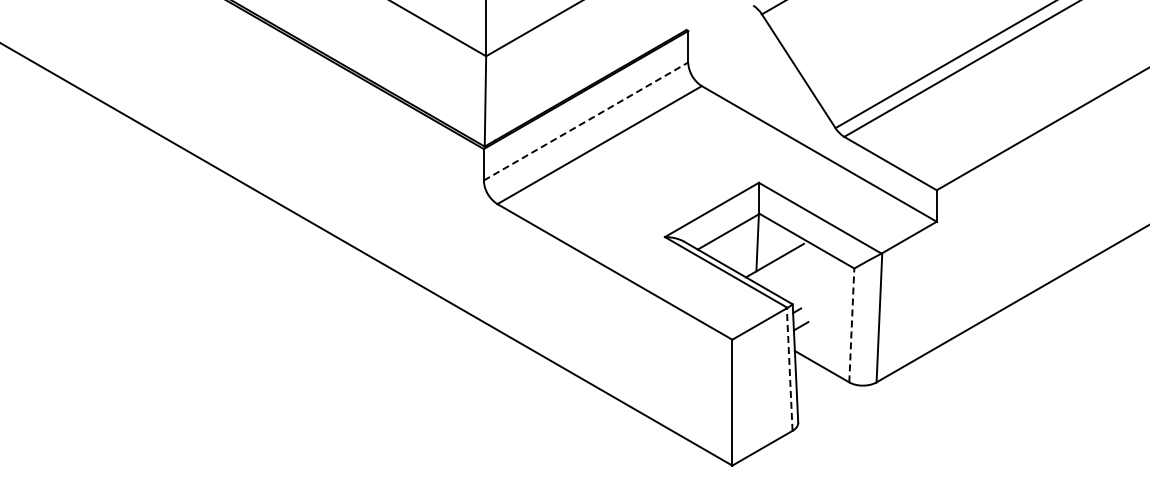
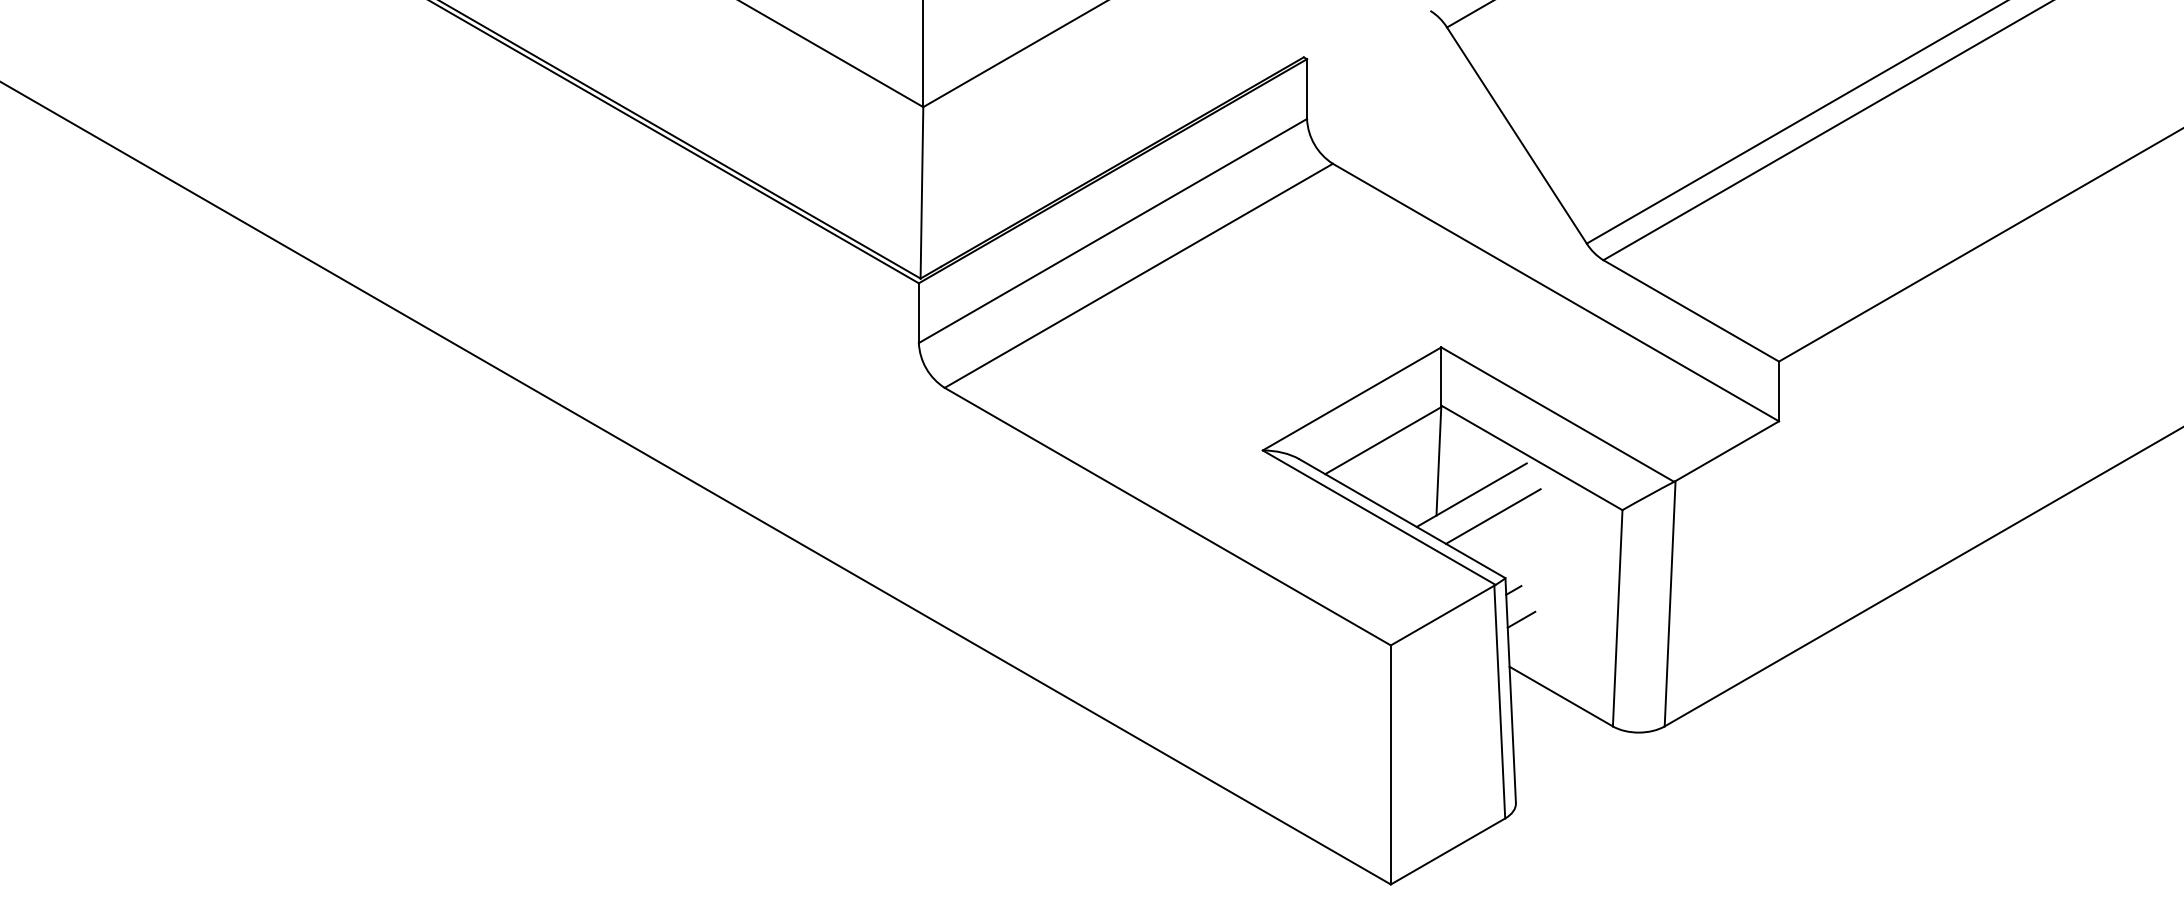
line: (586, 121) -> (1113, 230), dashed -> solid
line: (786, 271) -> (1493, 515), added
line: (851, 325) -> (1617, 618), dashed -> solid
line: (789, 369) -> (1499, 701), dashed -> solid

